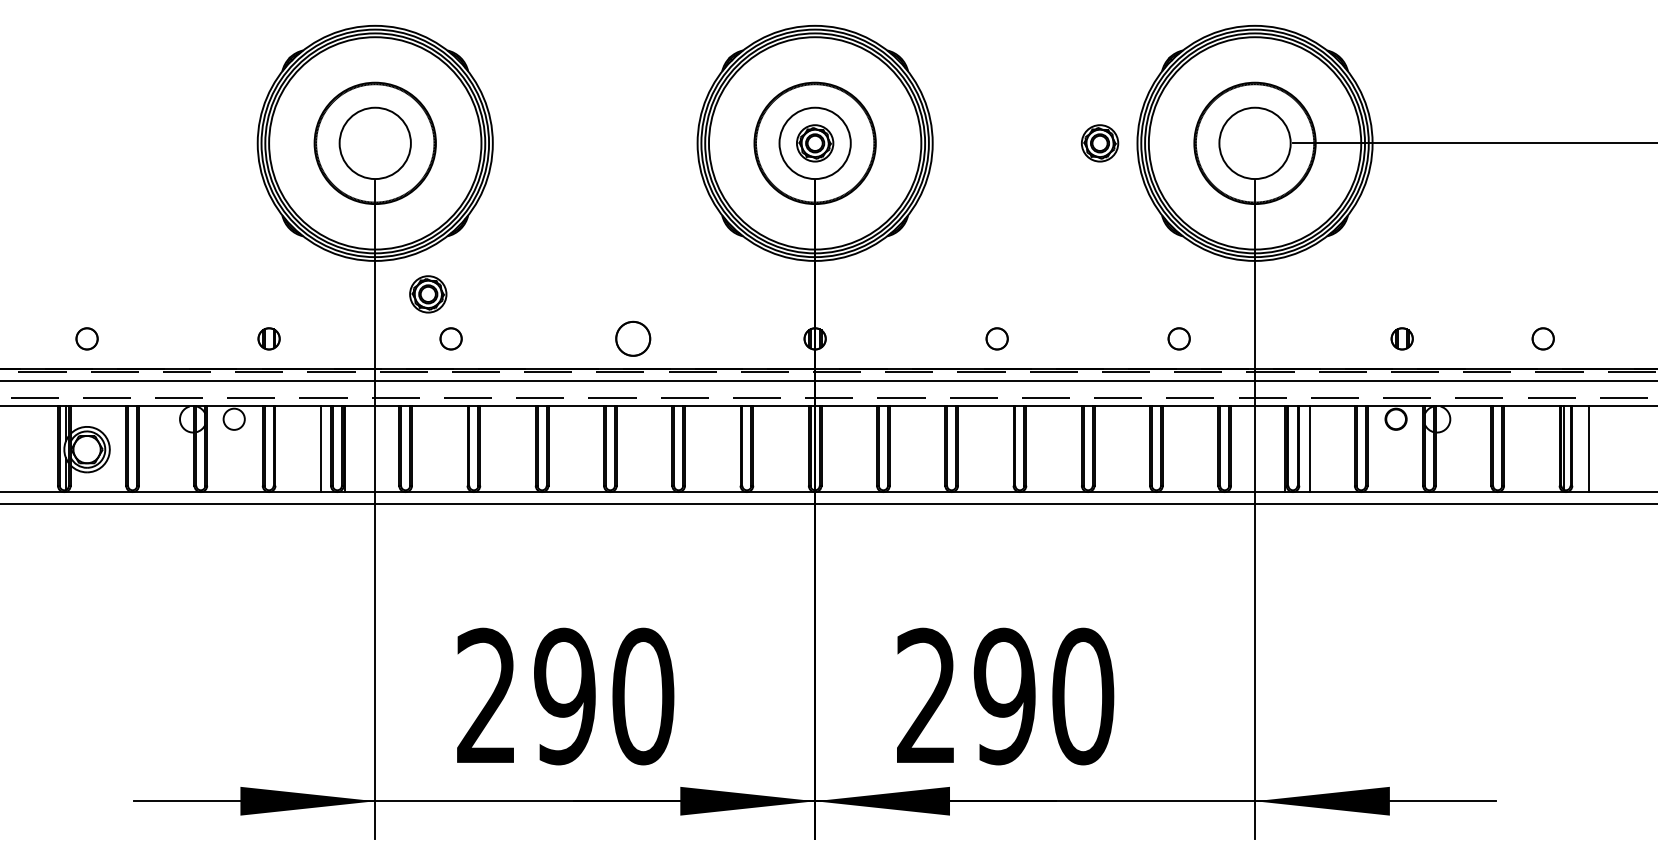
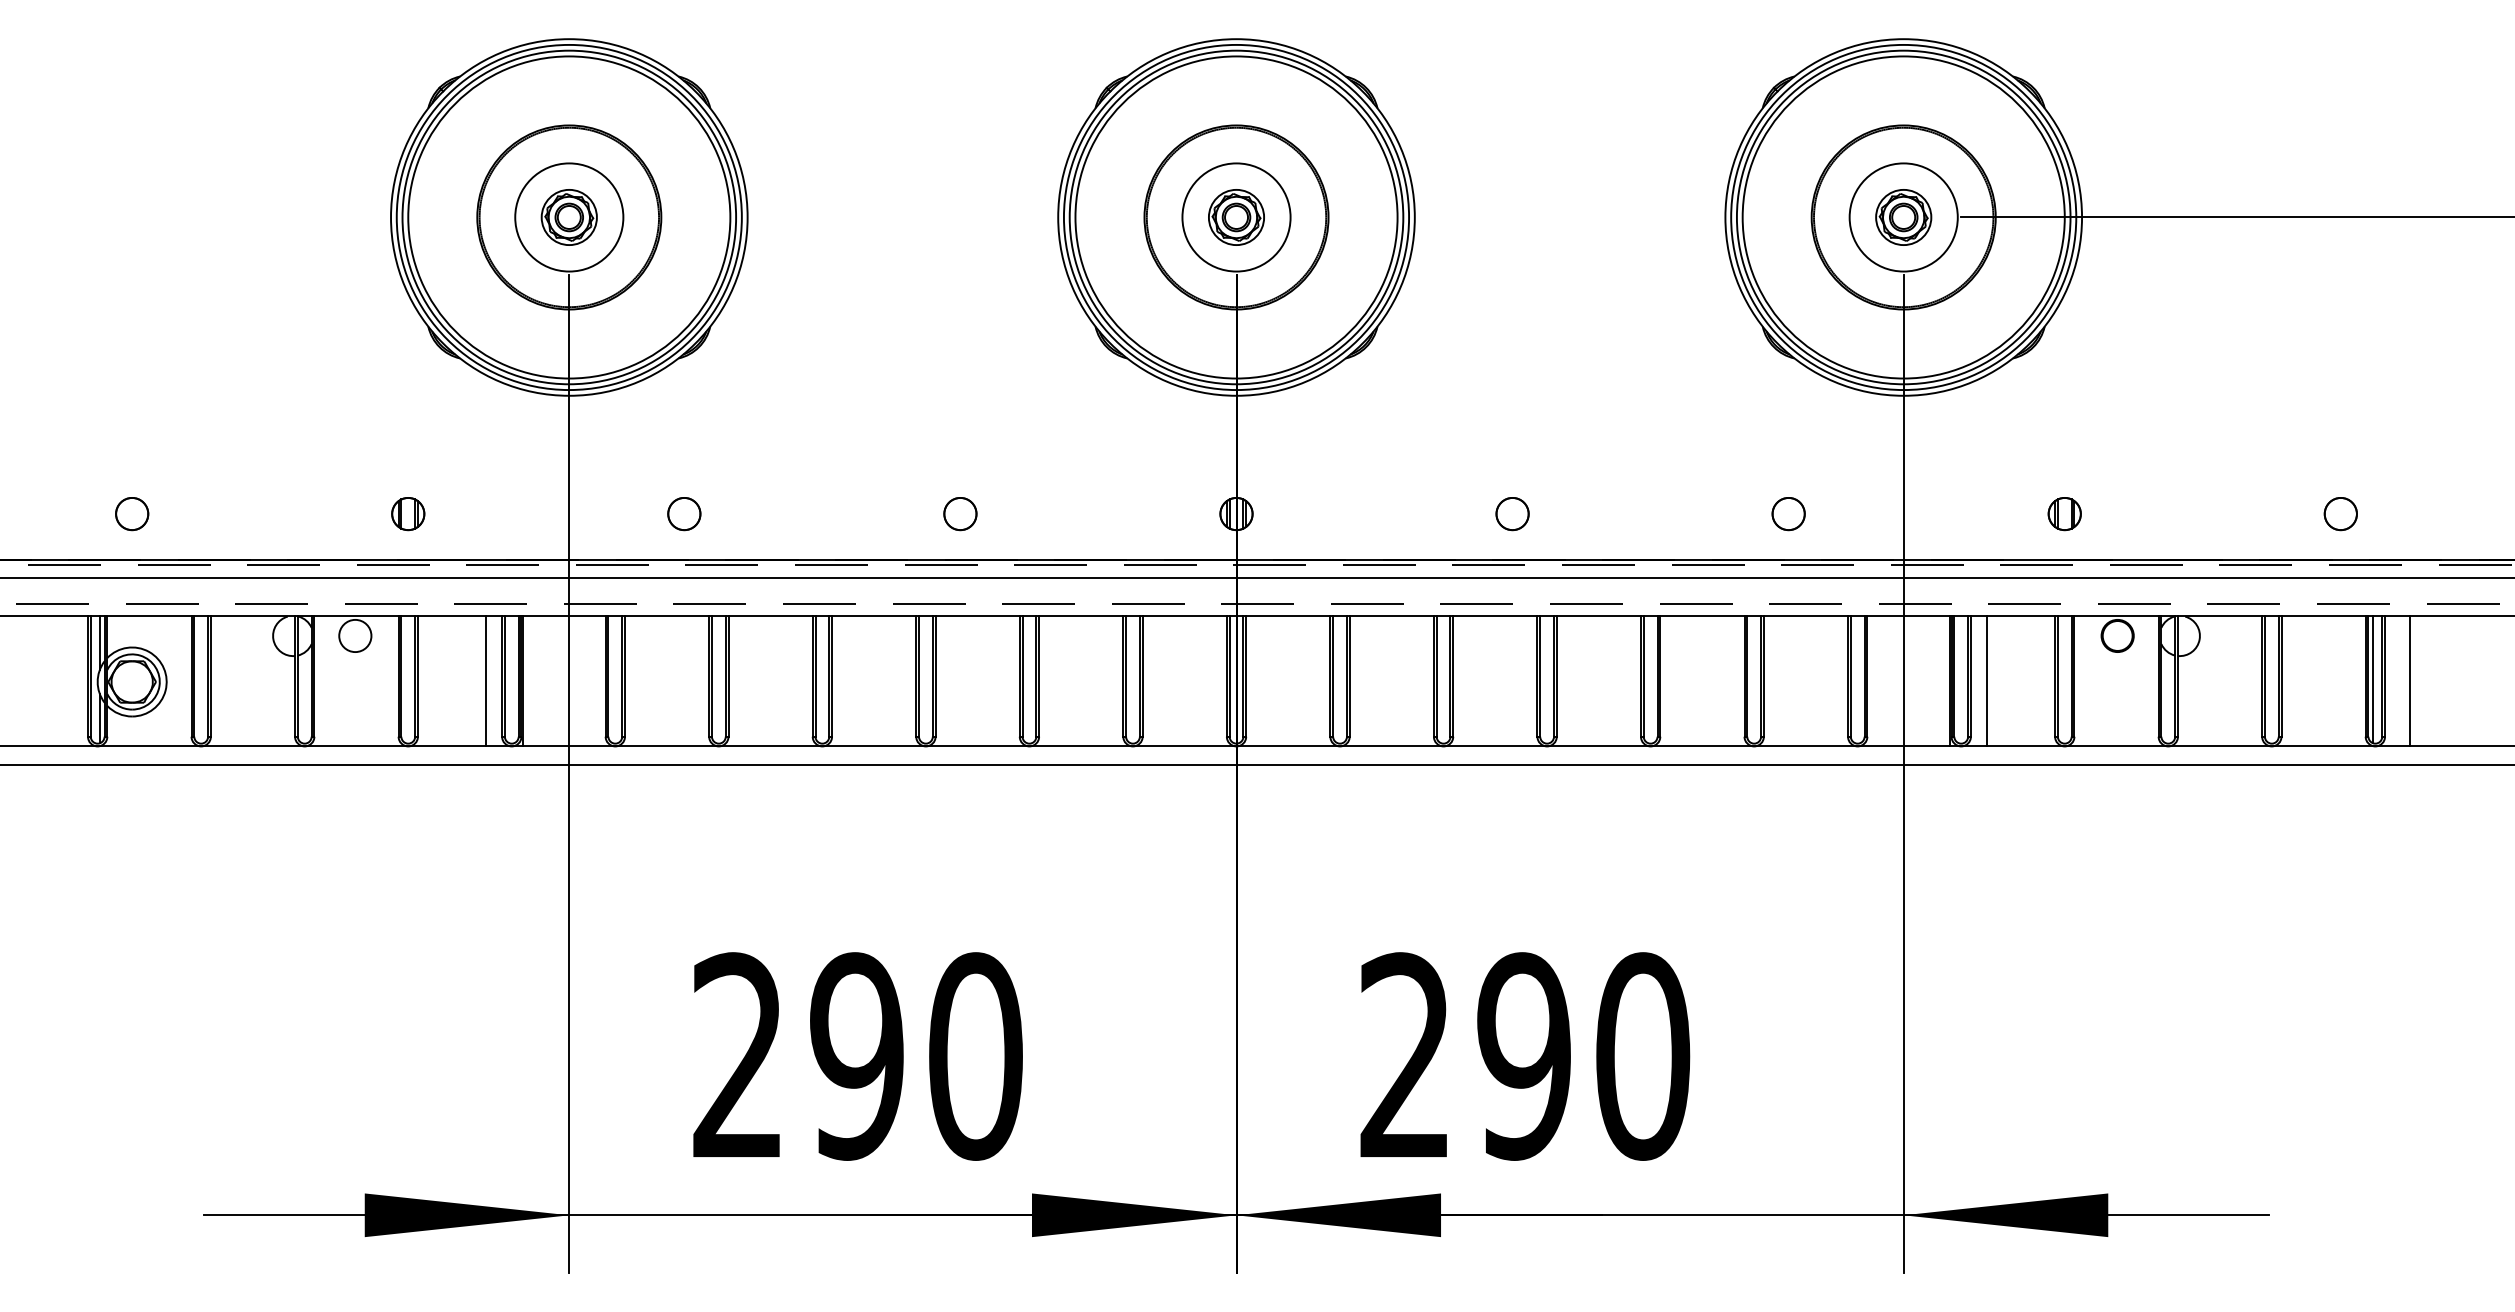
part: (1100, 143) -> (1904, 217), moved
part: (428, 294) -> (569, 217), moved
circle: (632, 338) -> (959, 513), size x0.62
part: (1401, 338) -> (2063, 513), moved

